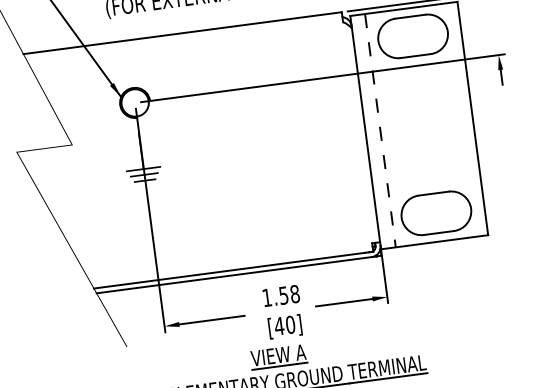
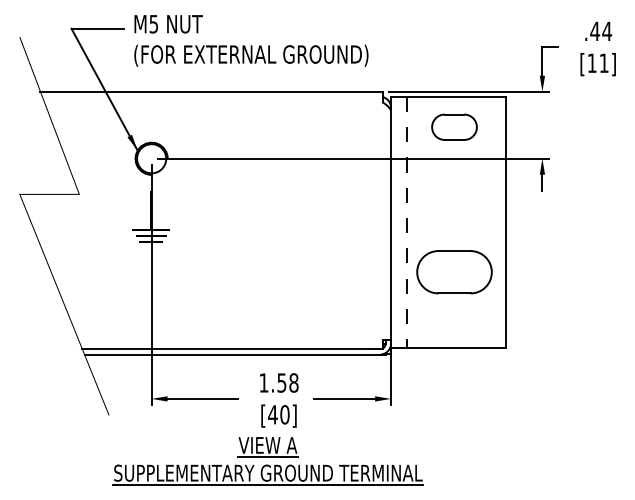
part: (413, 36) -> (454, 127), size x0.6
part: (436, 213) -> (454, 272), moved

